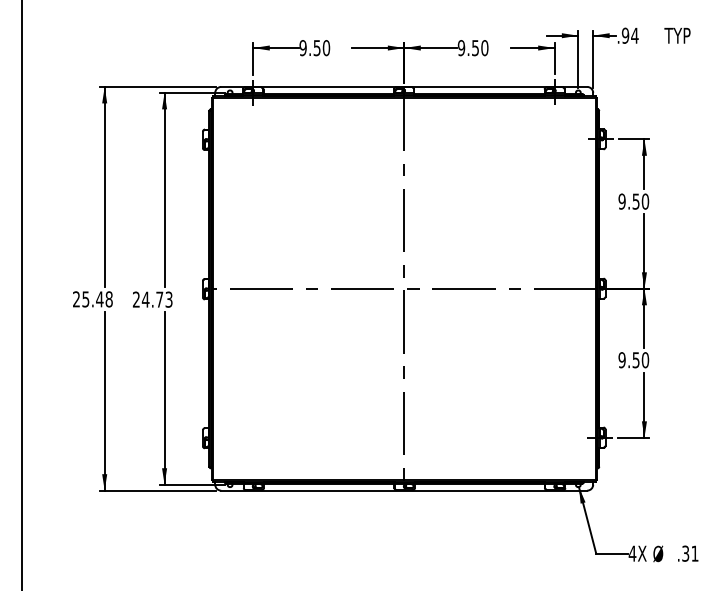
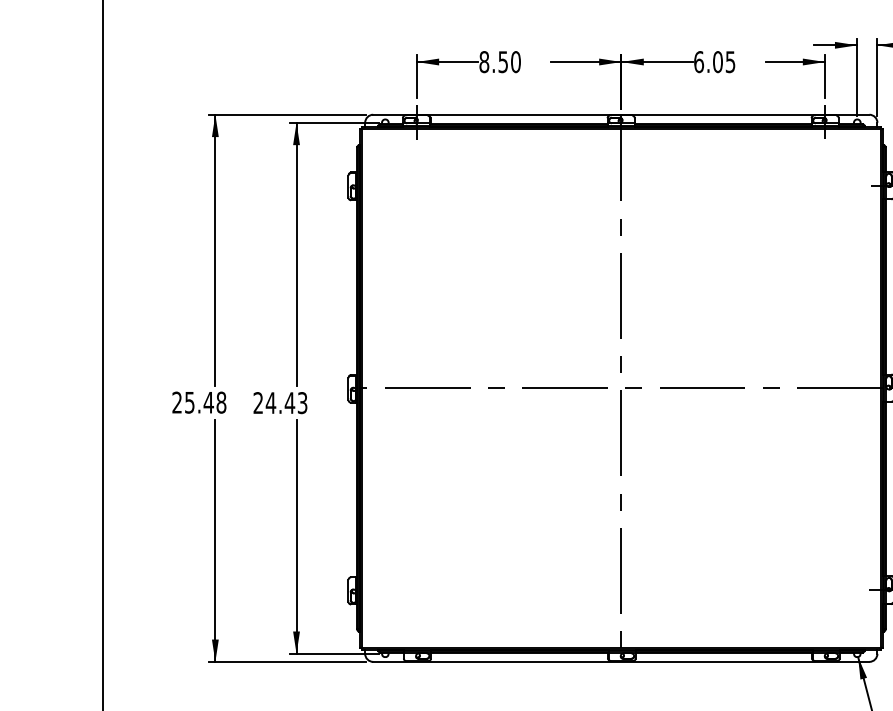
text: (302, 48) -> (483, 62), 9.50 -> 8.50
text: (472, 48) -> (713, 62), 9.50 -> 6.05
text: (159, 299) -> (289, 402), 24.73 -> 24.43

